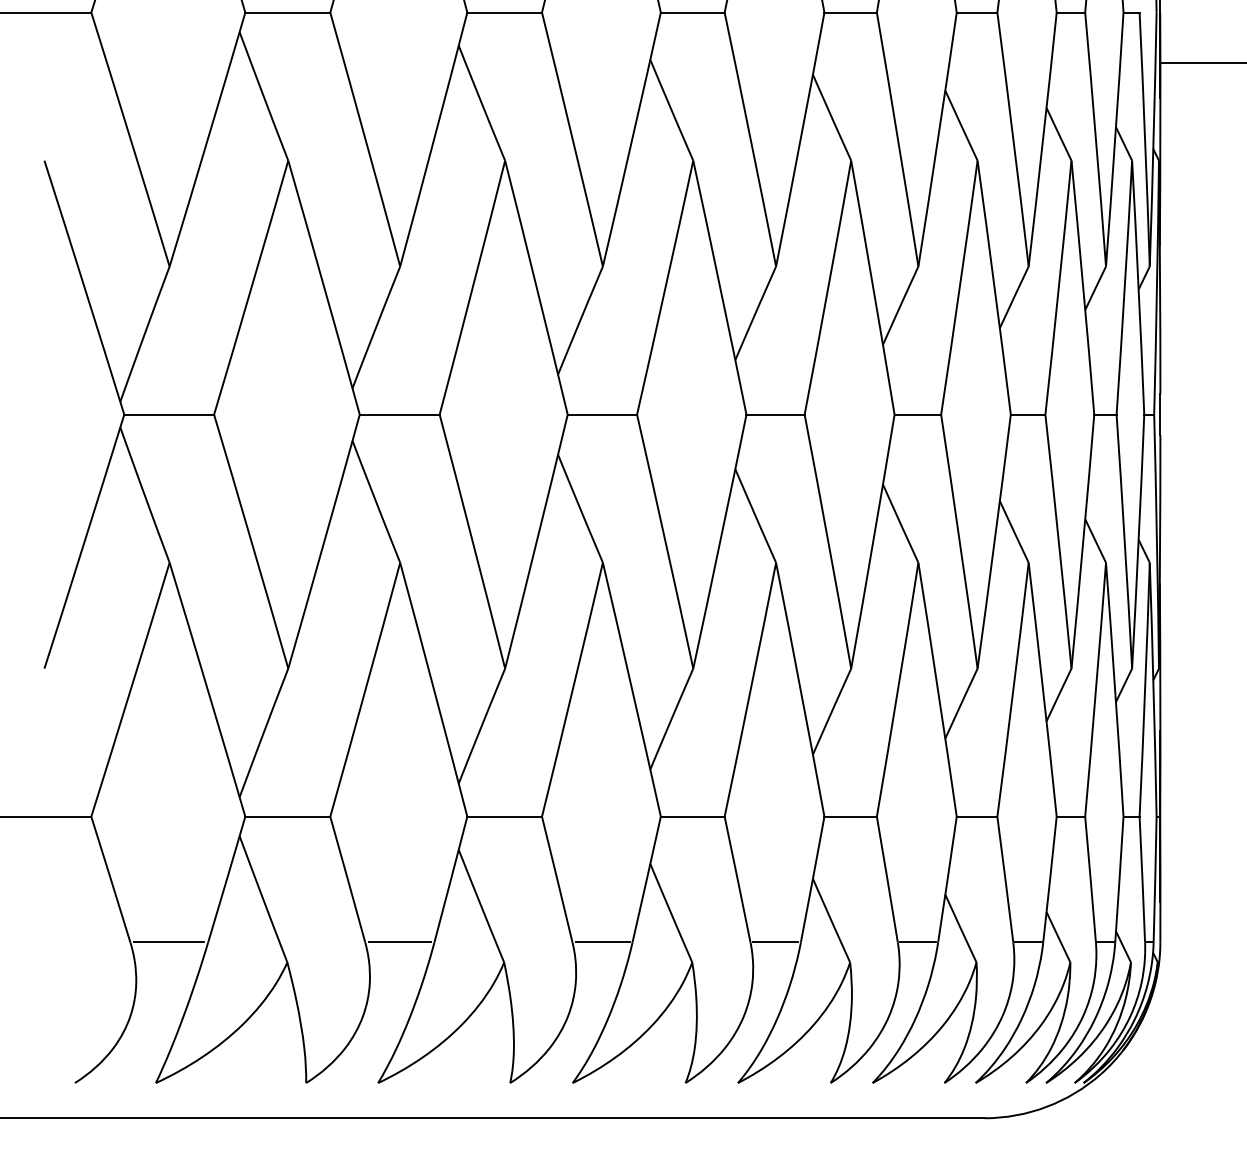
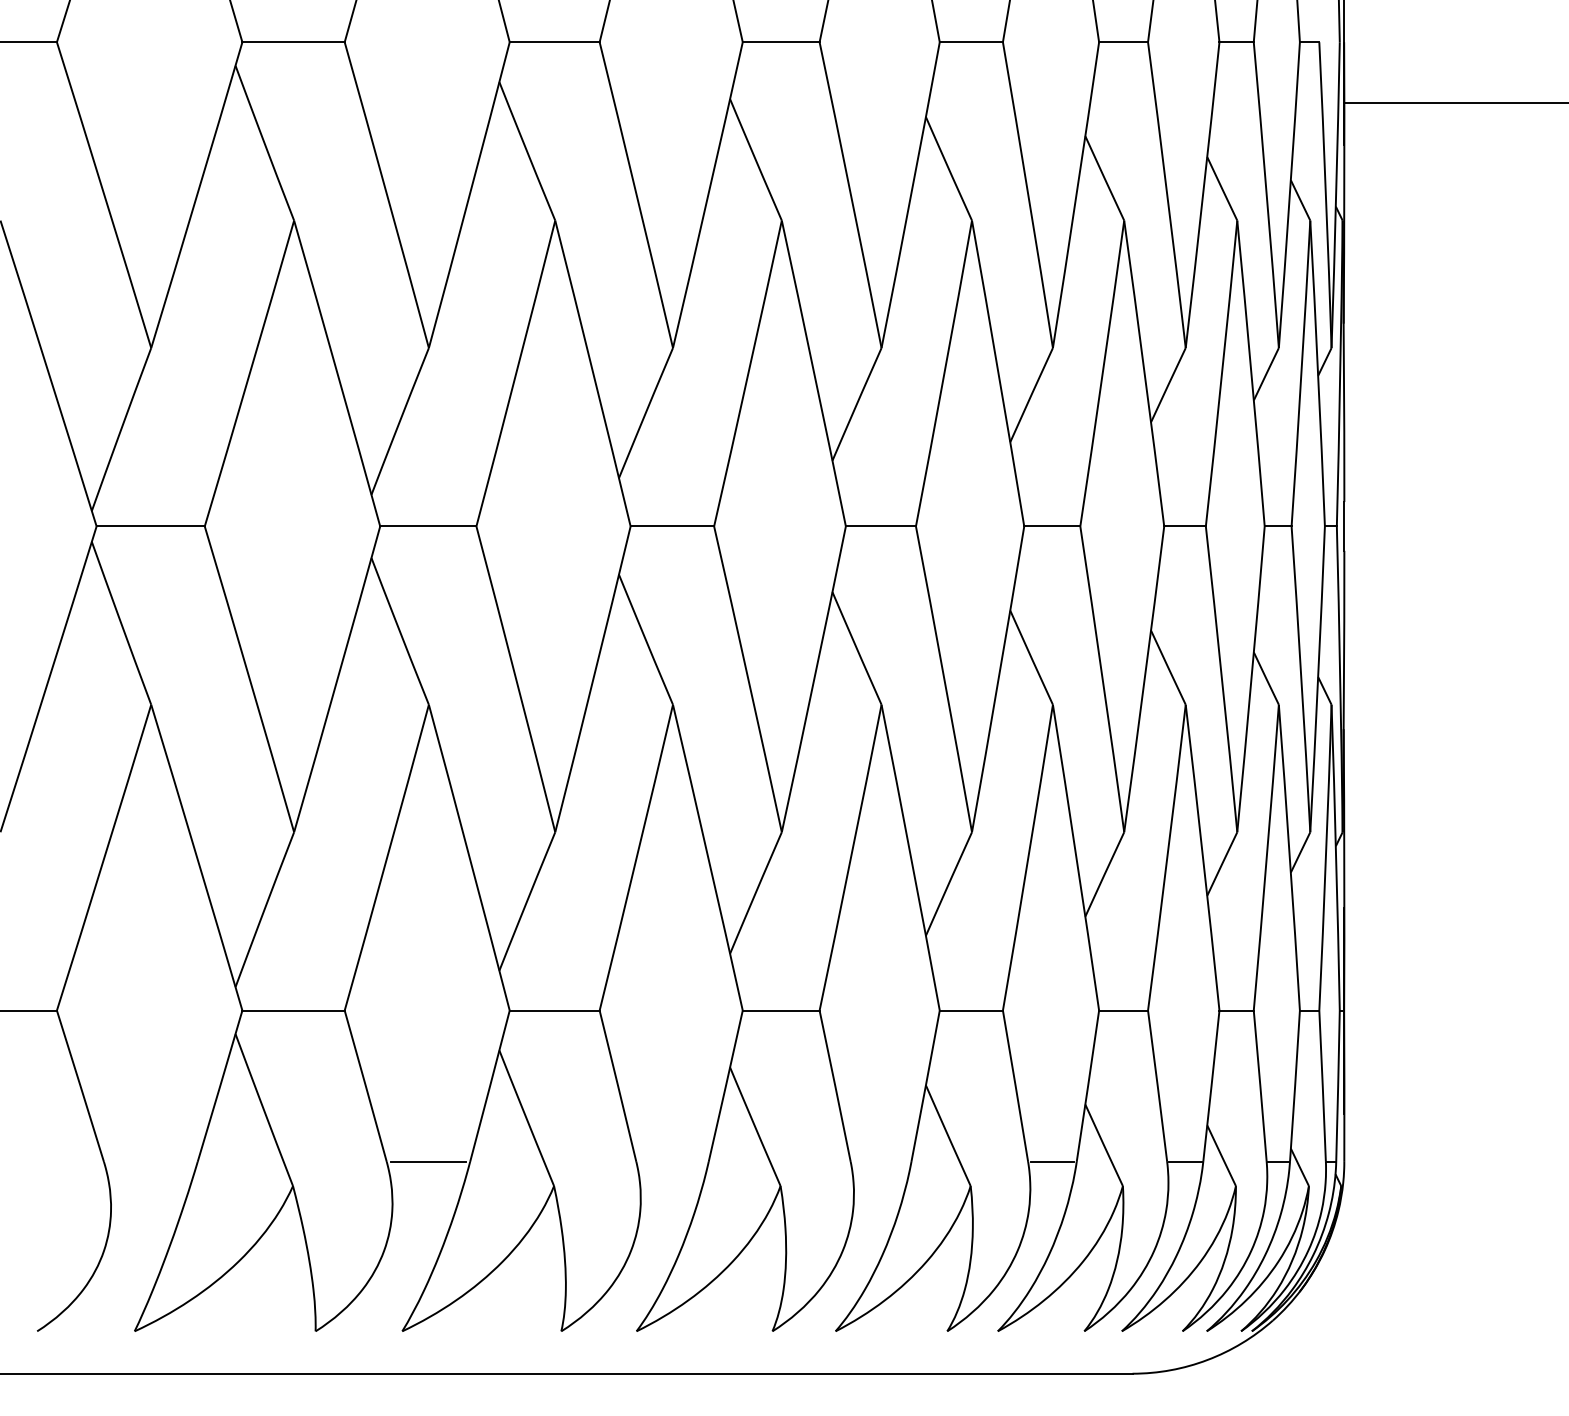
line: (169, 942) -> (150, 1161), removed
line: (602, 942) -> (672, 1161), removed
line: (775, 942) -> (880, 1161), removed

